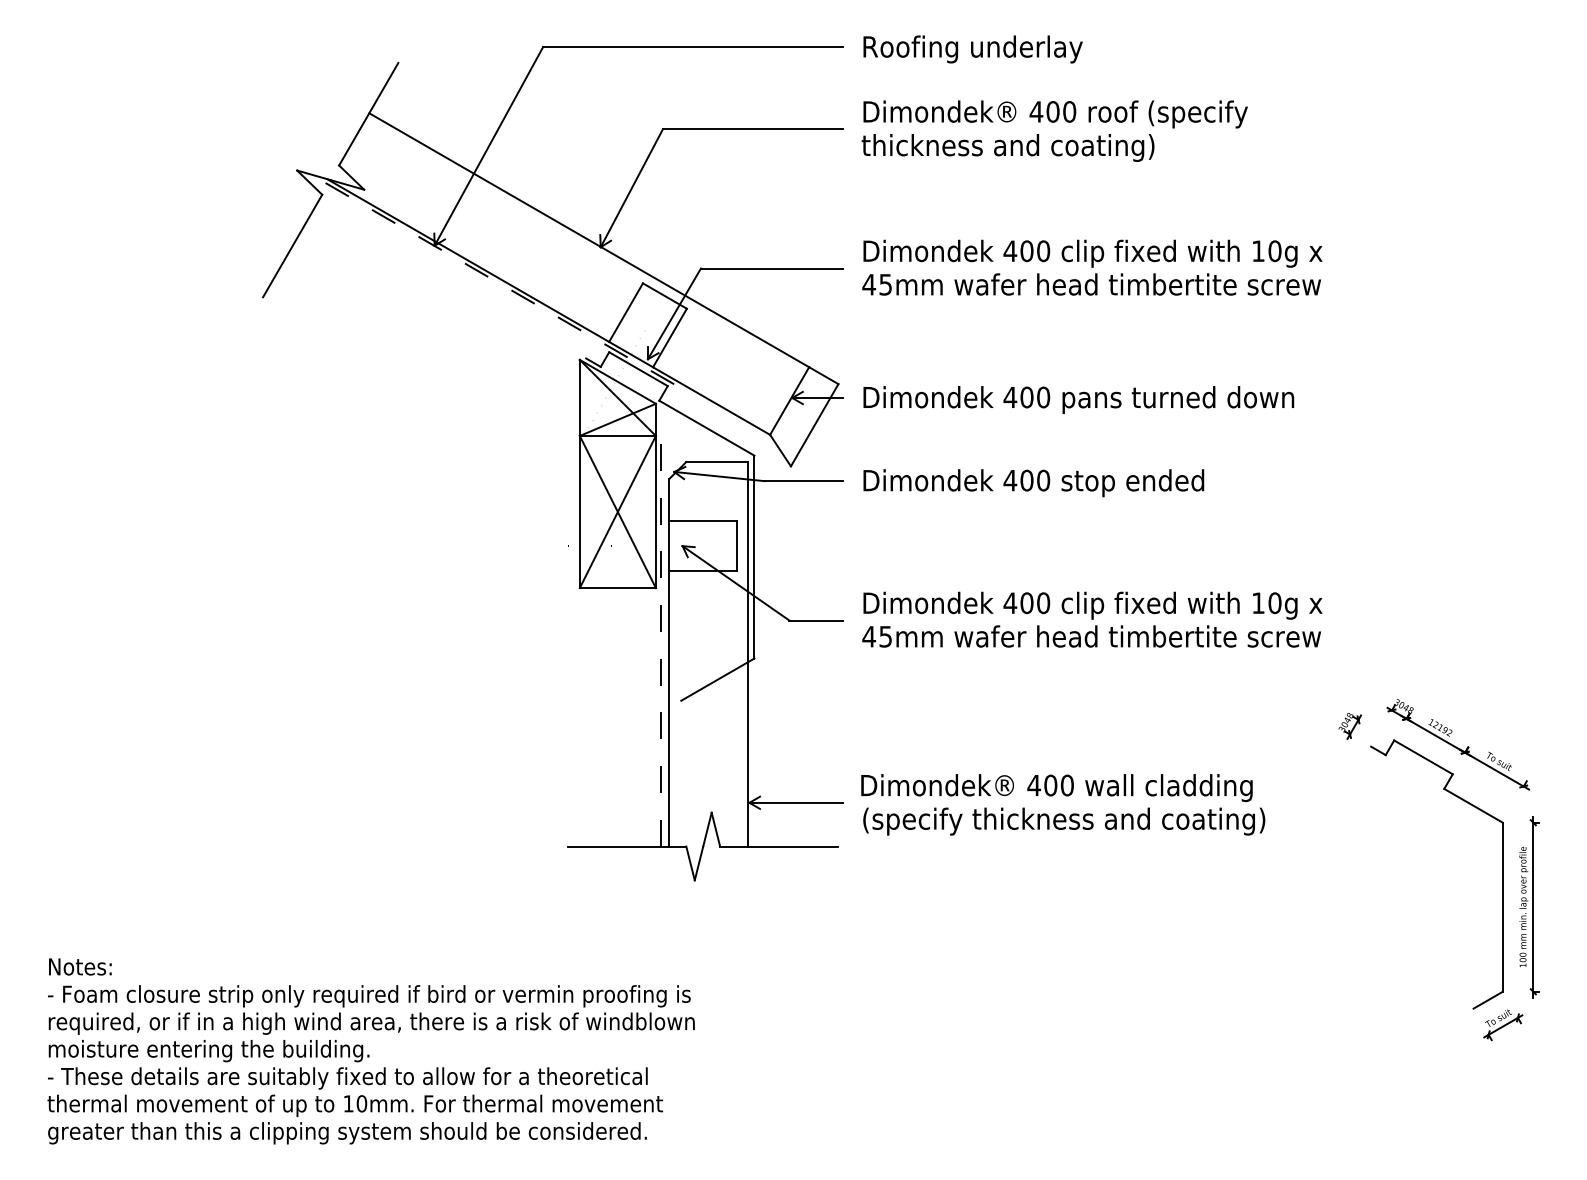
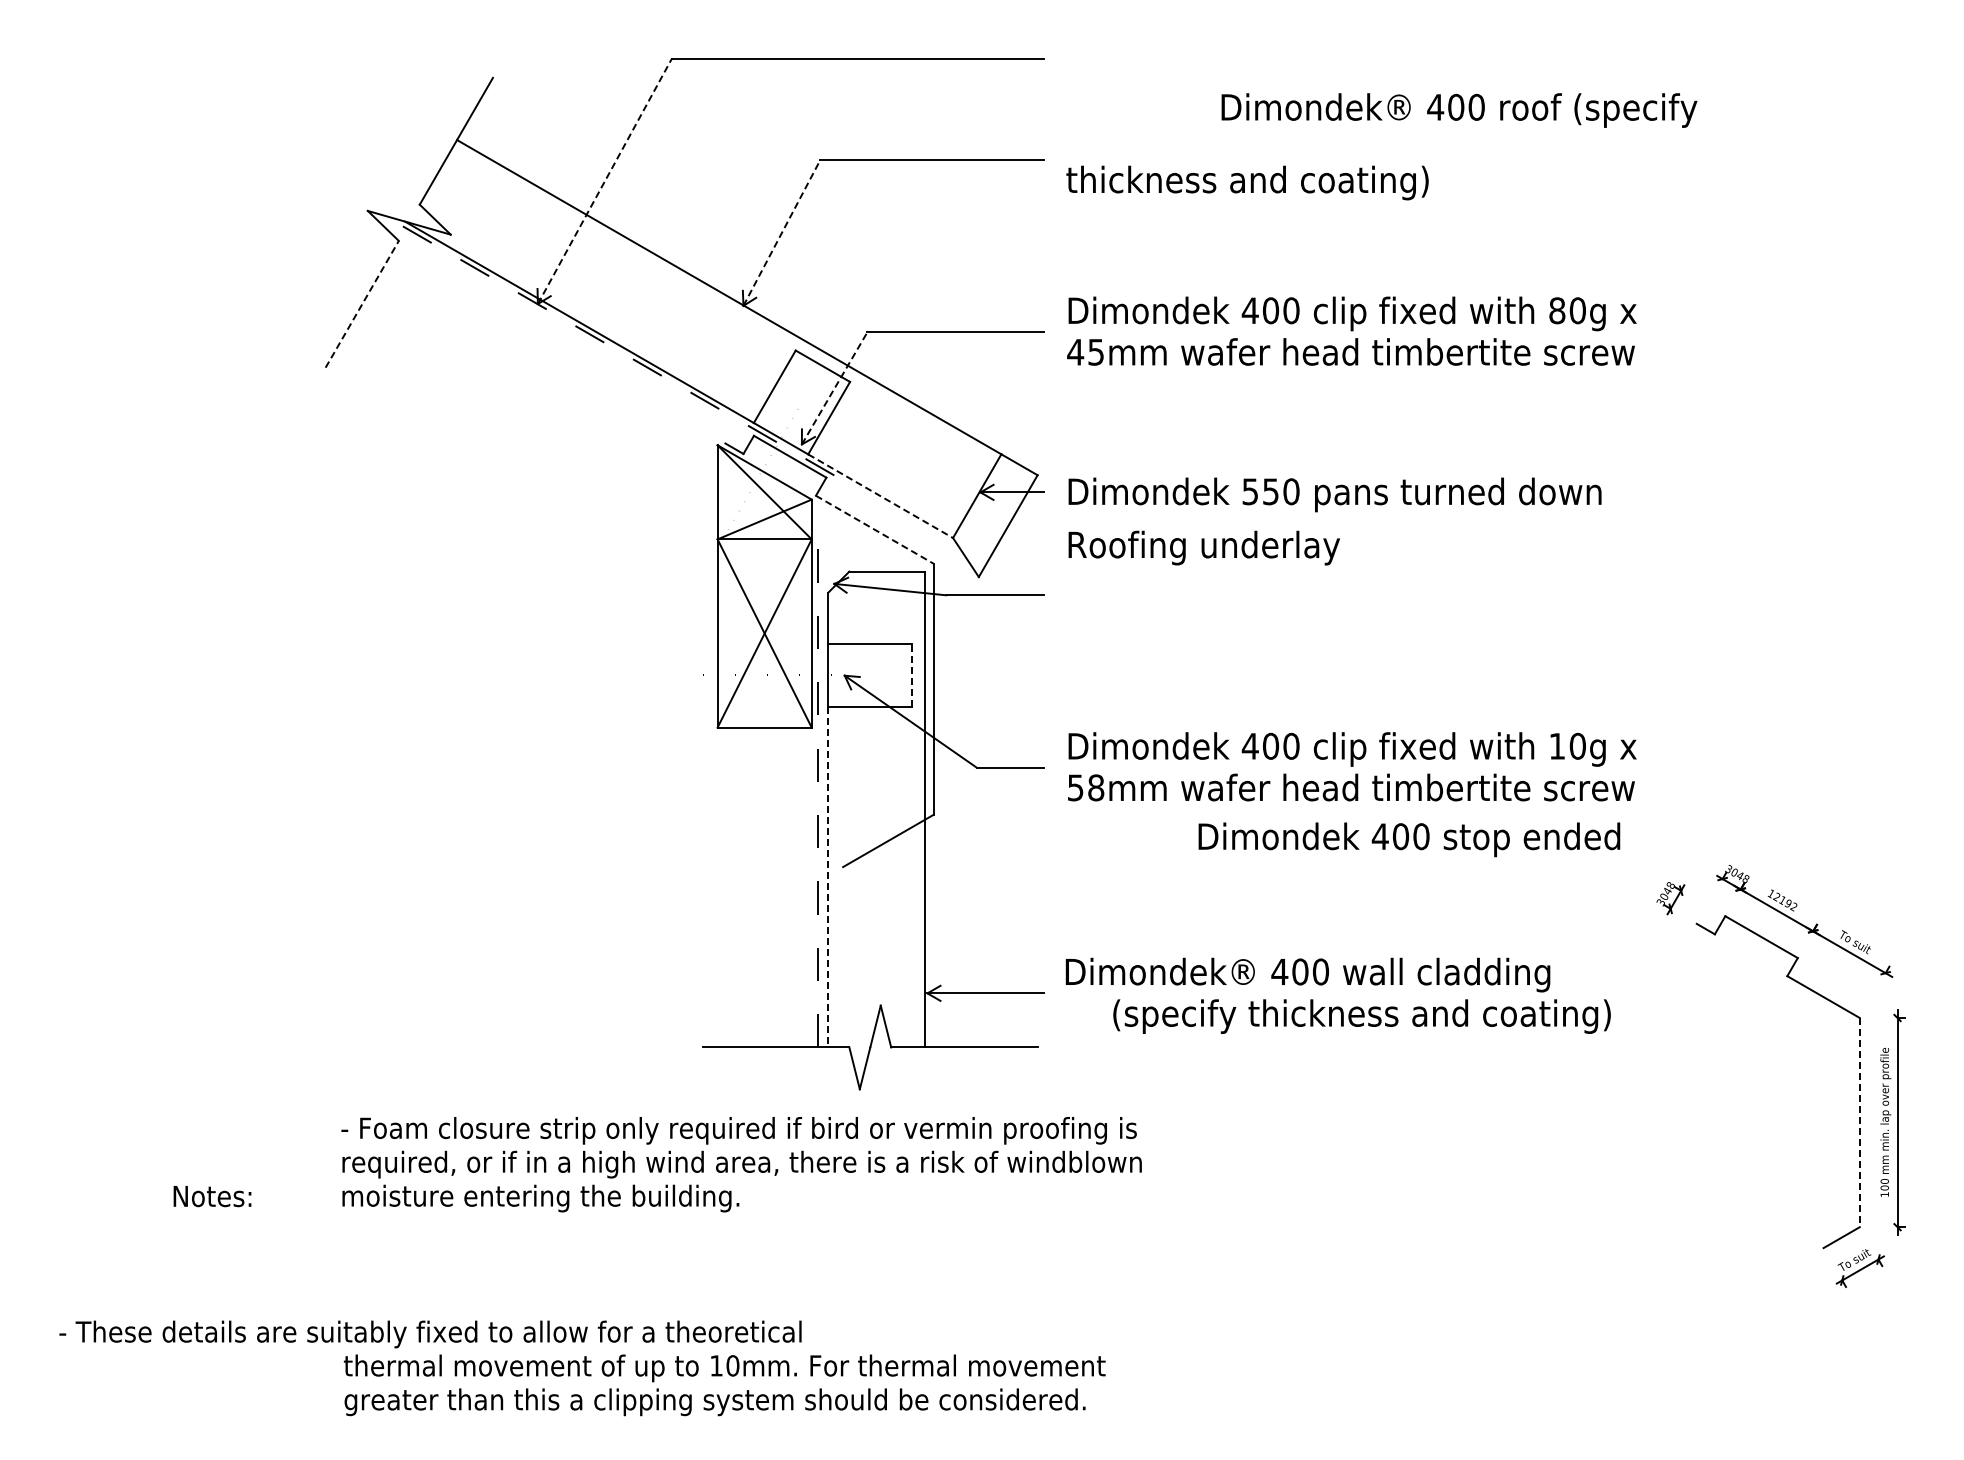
text: (972, 48) -> (1203, 547), moved
text: (1055, 114) -> (1459, 110), moved
line: (488, 146) -> (604, 181), solid -> dashed
line: (631, 187) -> (781, 232), solid -> dashed
line: (292, 245) -> (362, 303), solid -> dashed
text: (1258, 251) -> (1557, 310), 10g -> 80g
line: (674, 313) -> (834, 387), solid -> dashed
text: (1018, 397) -> (1260, 491), 400 -> 550
line: (711, 401) -> (880, 496), solid -> dashed
line: (706, 427) -> (874, 529), solid -> dashed
text: (1033, 482) -> (1409, 839), moved
line: (737, 545) -> (912, 675), solid -> dashed
text: (877, 636) -> (1085, 787), 45mm -> 58mm
line: (669, 709) -> (828, 877), solid -> dashed
text: (1063, 821) -> (1361, 1016), moved
line: (1502, 907) -> (1859, 1122), solid -> dashed
text: (80, 966) -> (212, 1196), moved
text: (371, 1023) -> (741, 1164), moved
text: (355, 1119) -> (724, 1385), moved

